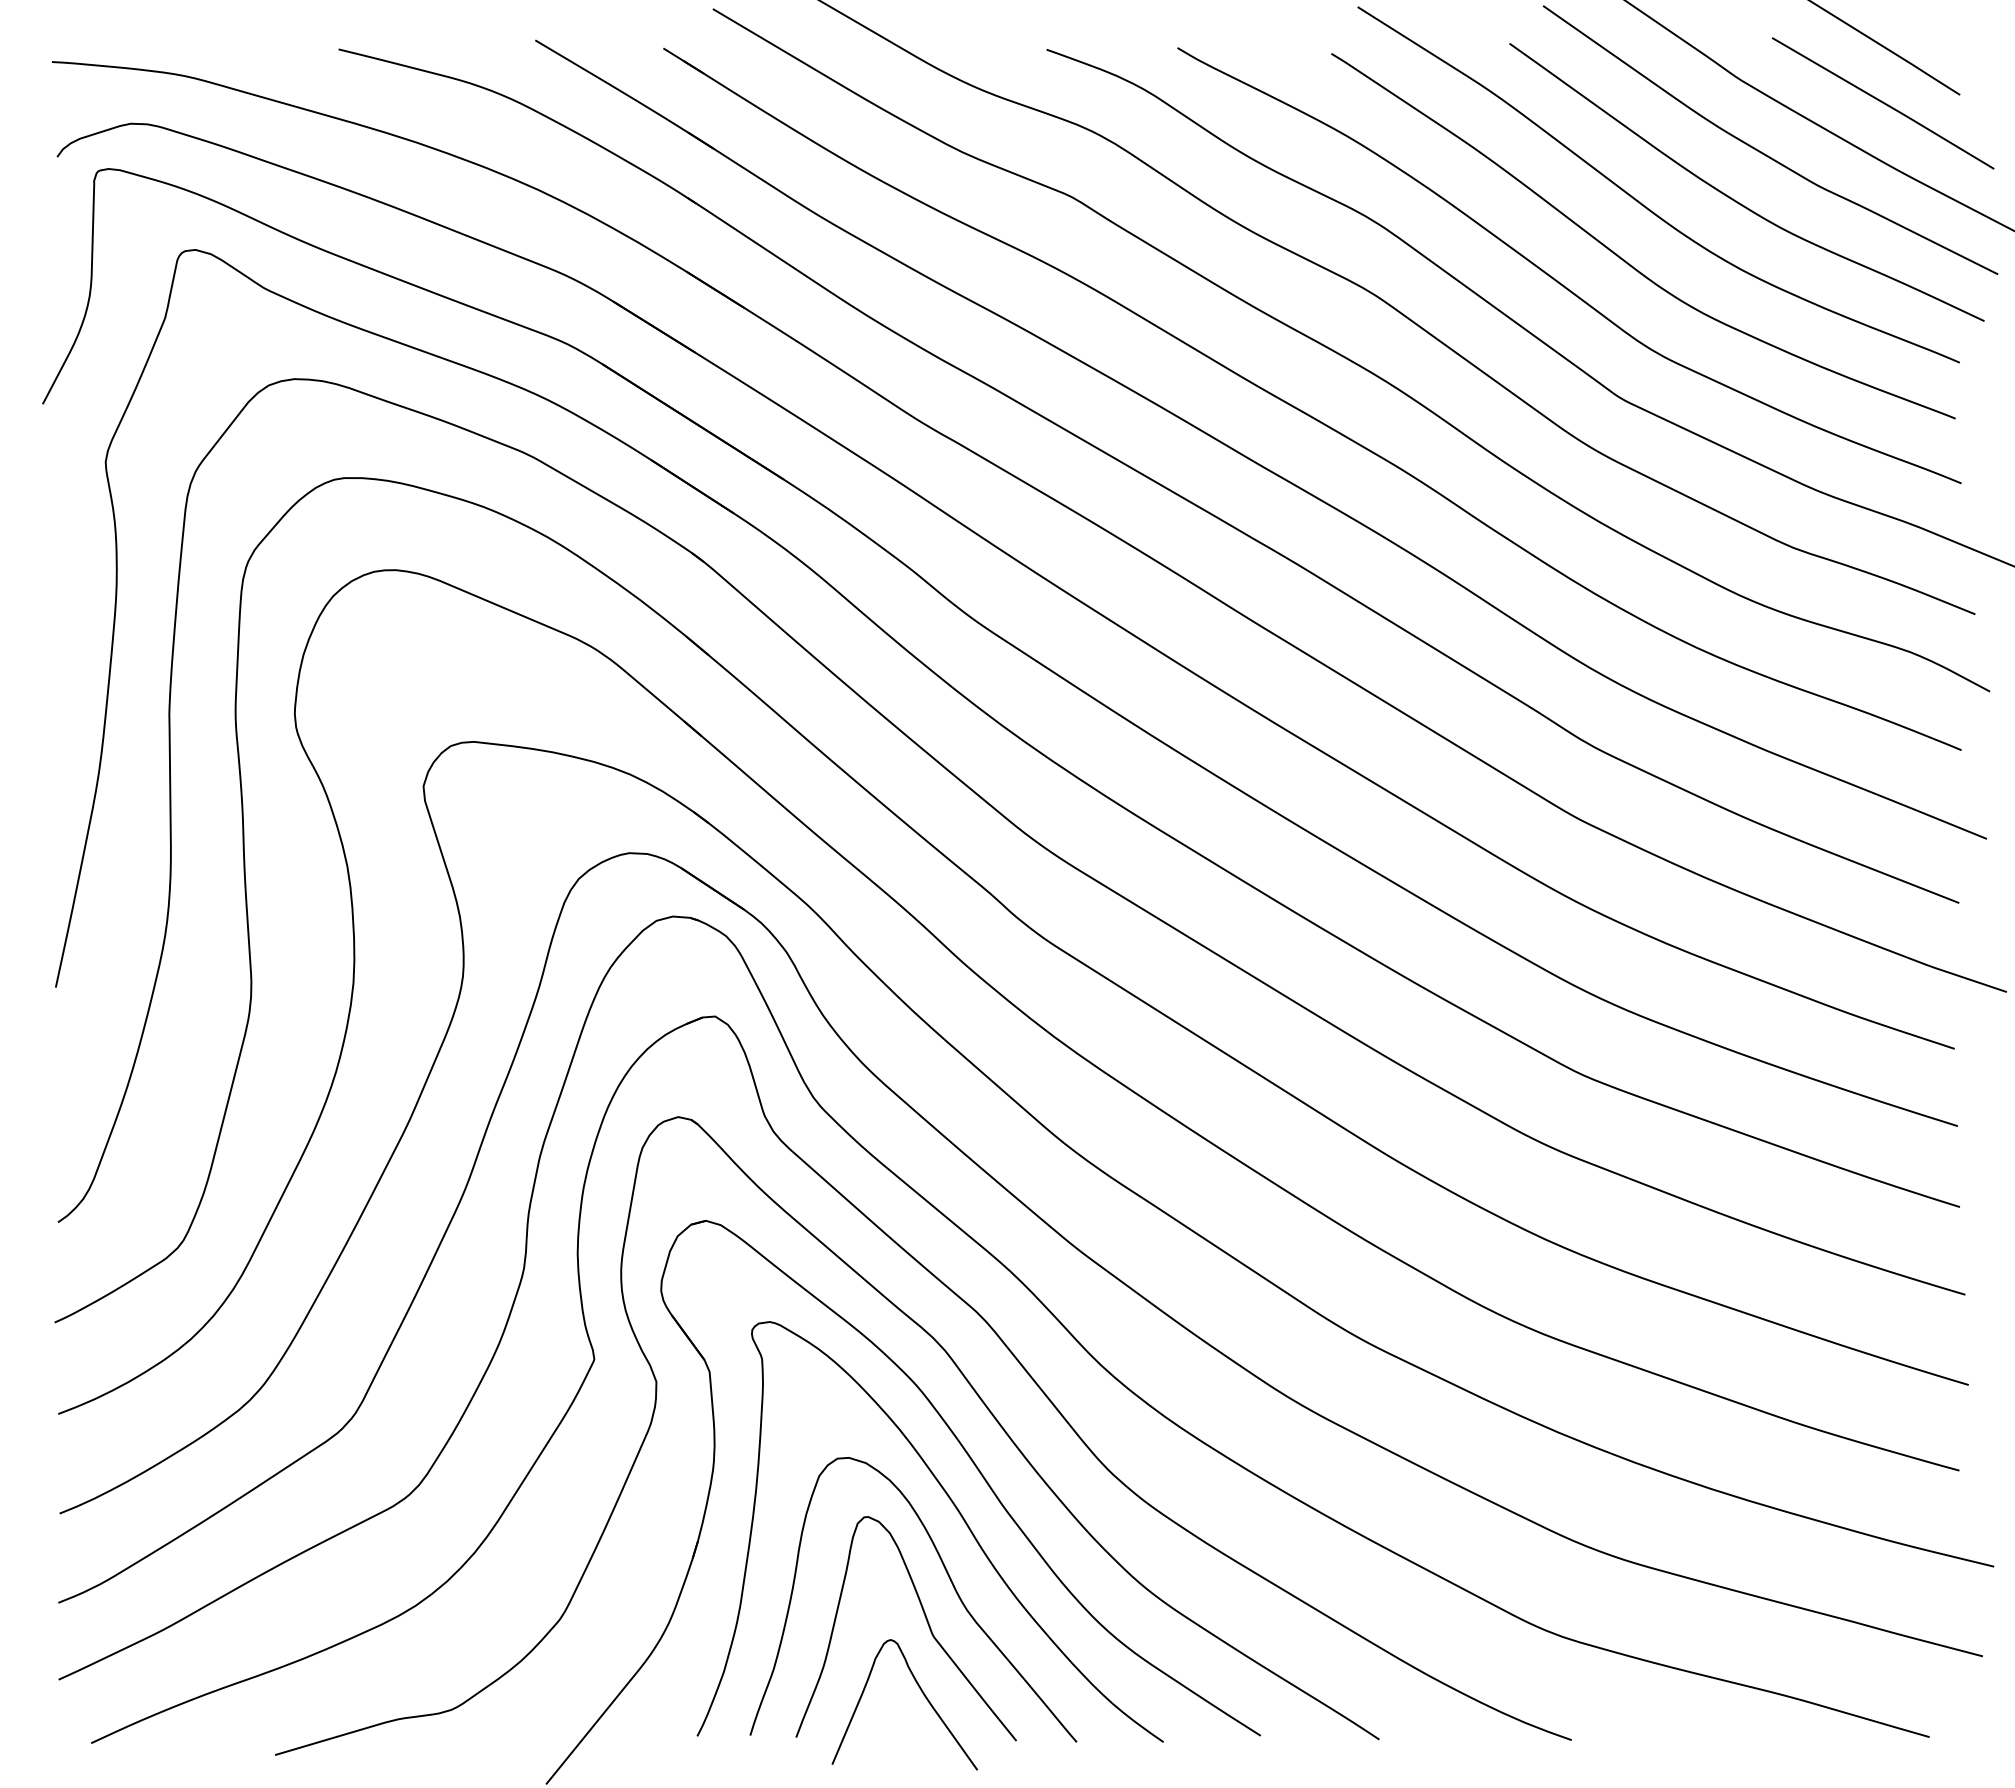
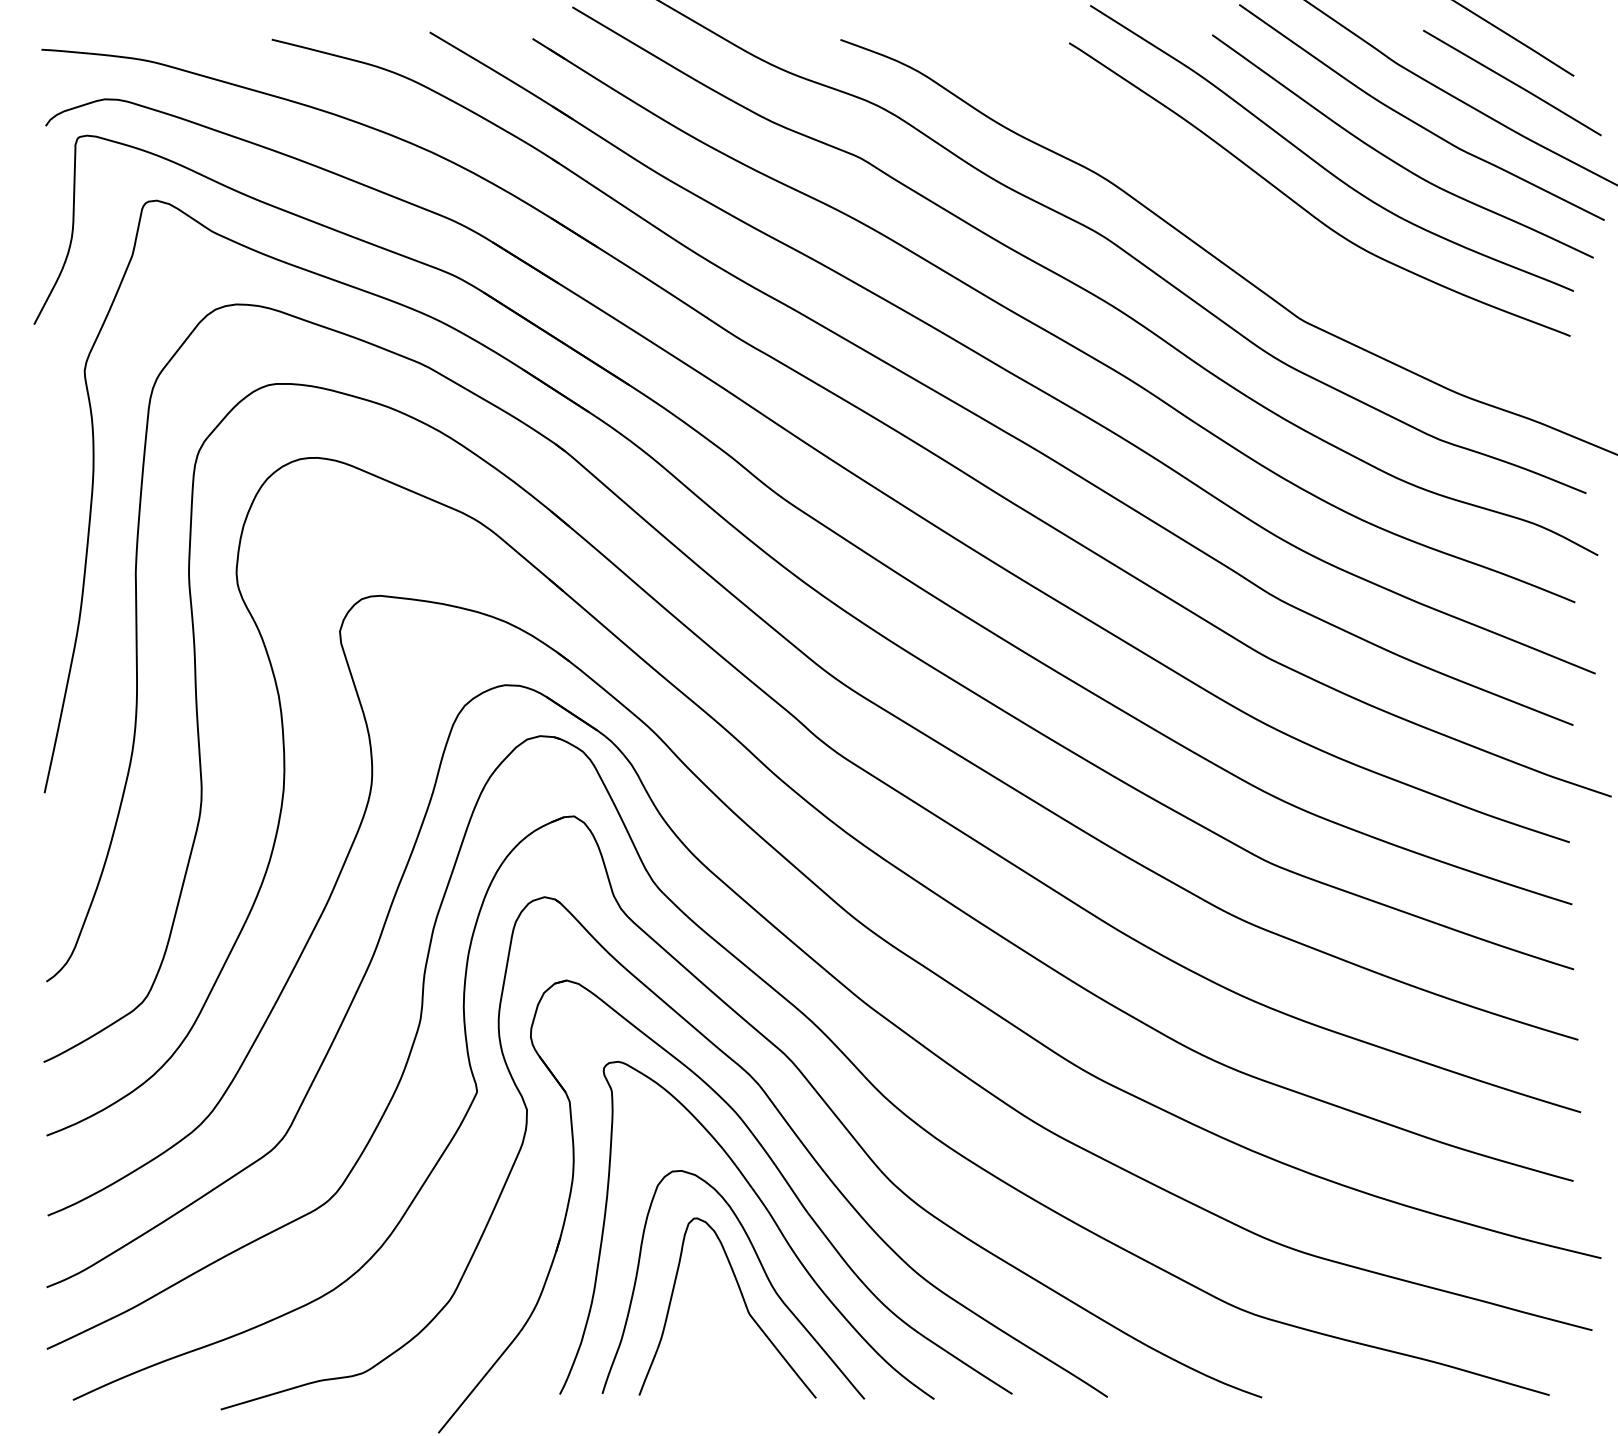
curve: (1556, 279) -> (1249, 224), removed
curve: (923, 1695) -> (741, 1361), removed

